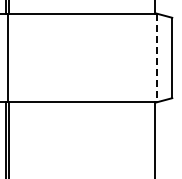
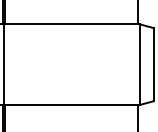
line: (156, 58) -> (139, 65), dashed -> solid

